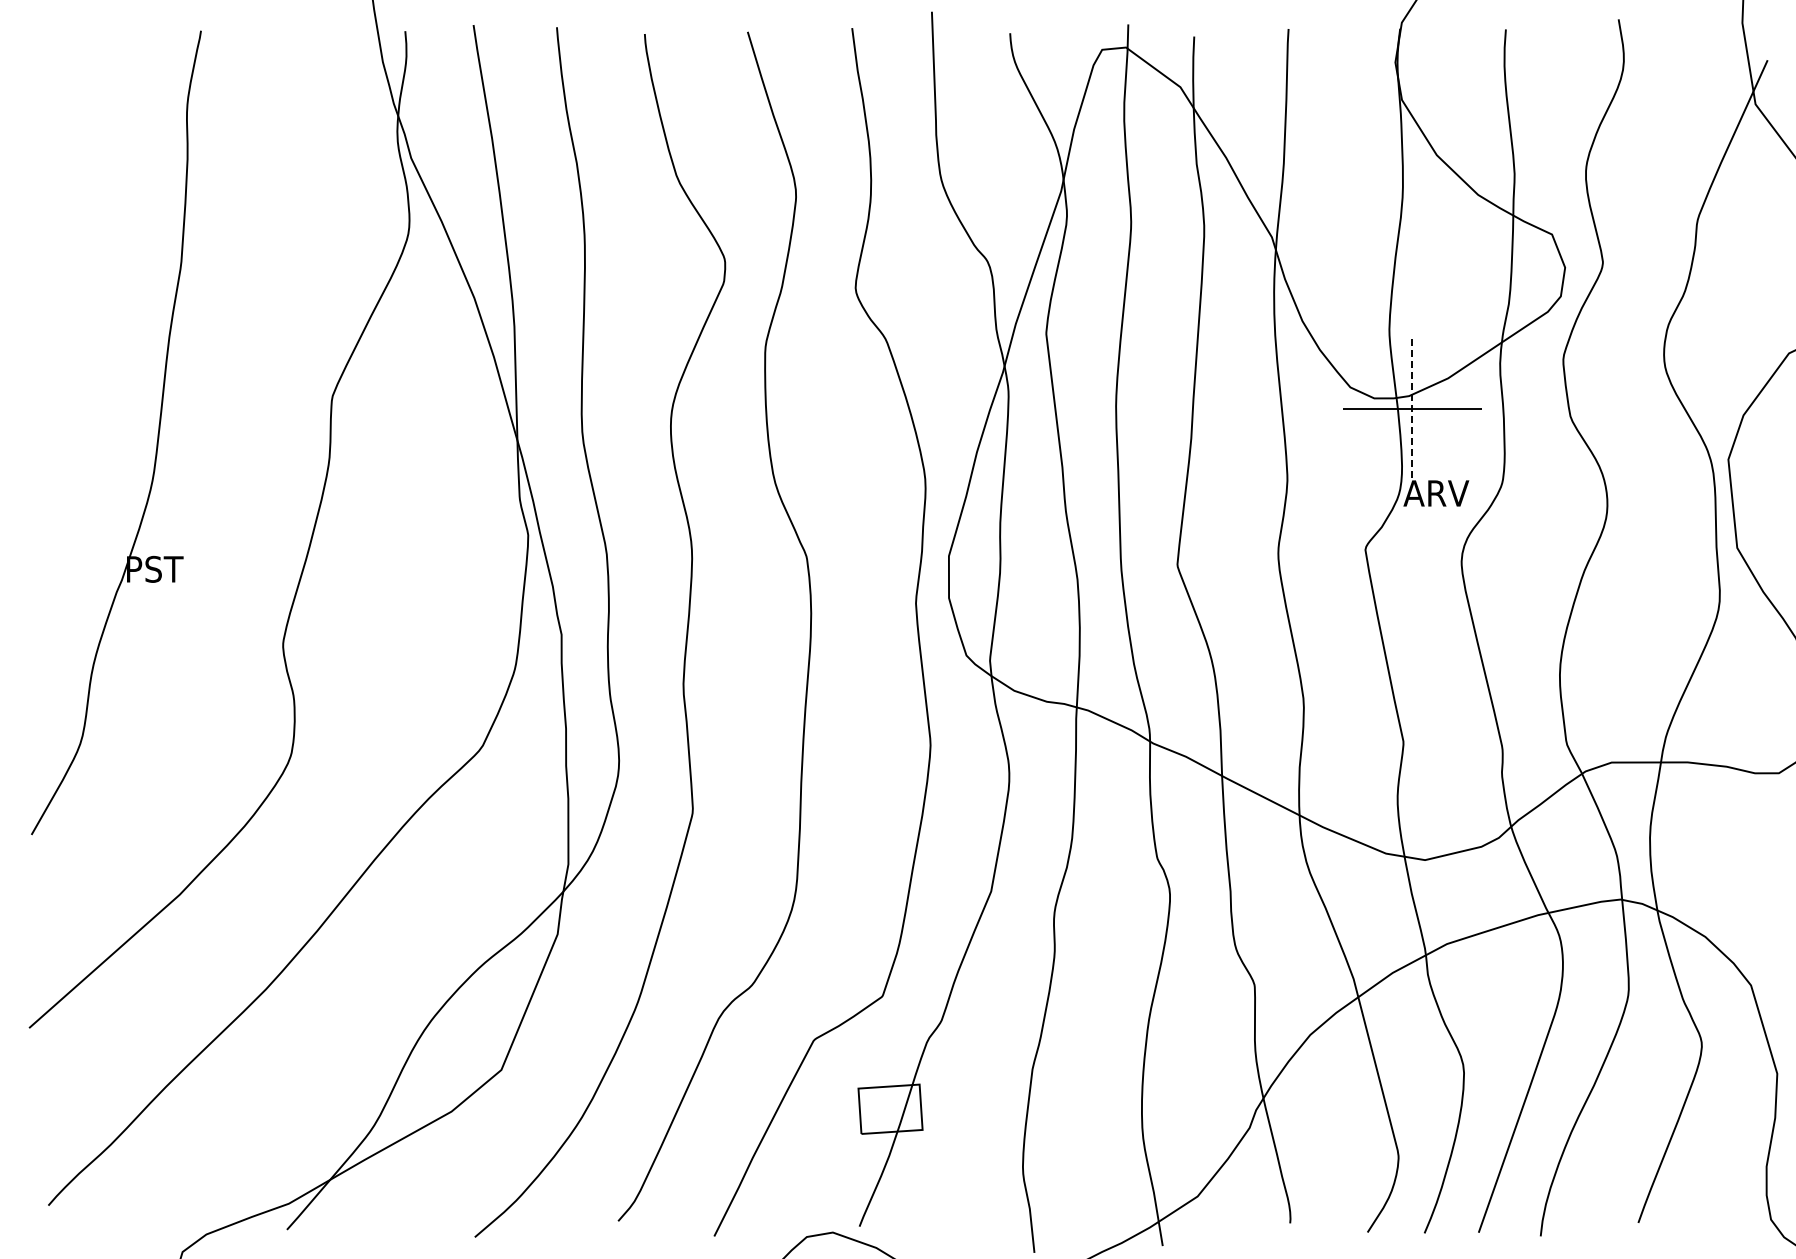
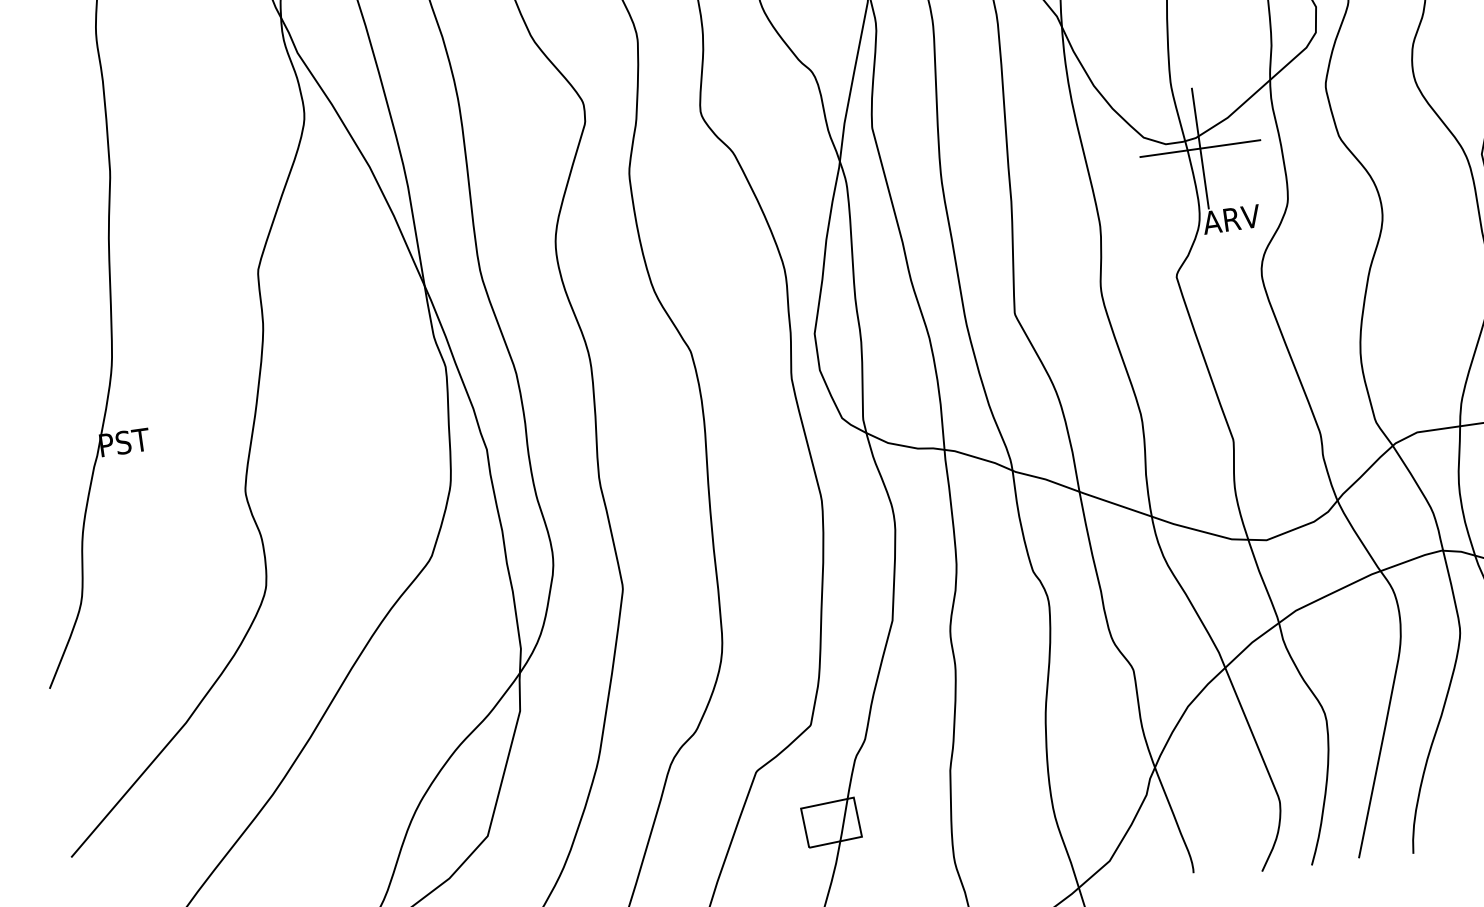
line: (1412, 408) -> (1200, 148), dashed -> solid

